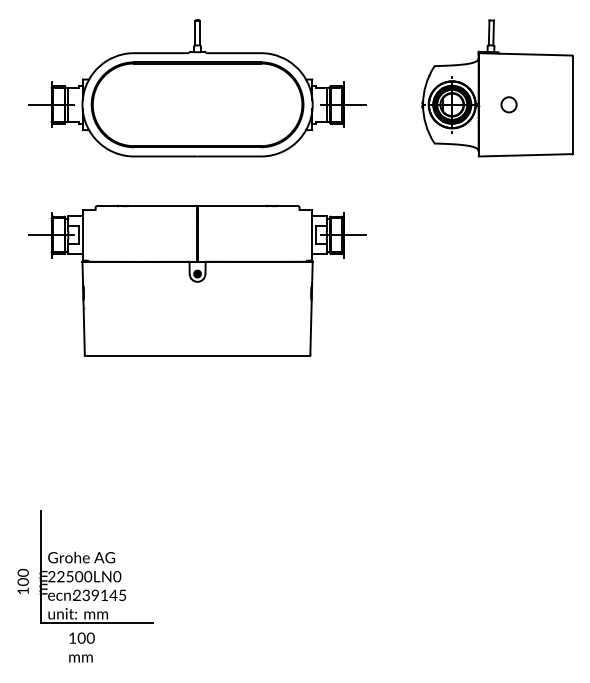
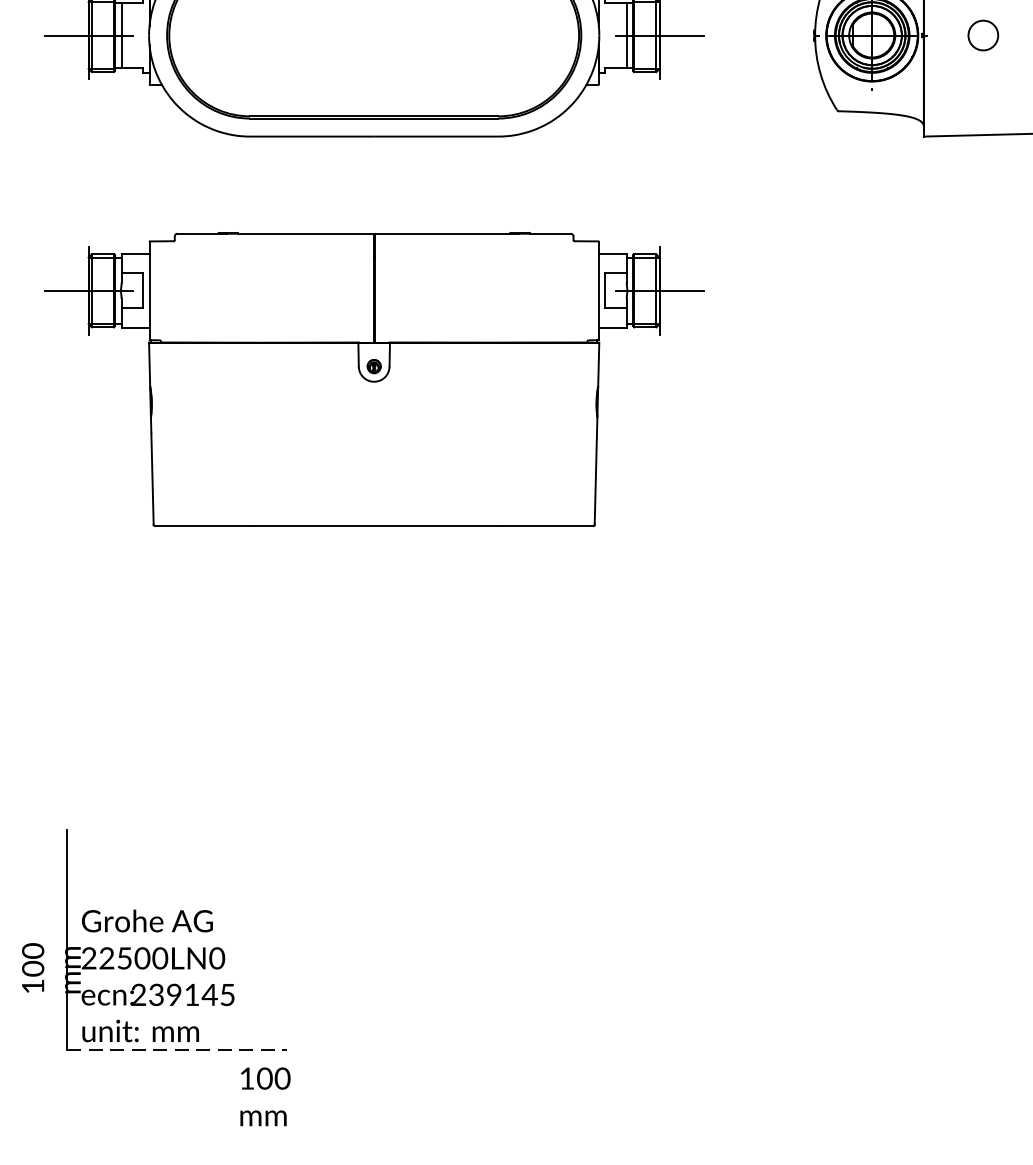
line: (97, 623) -> (178, 1049), solid -> dashed
text: (81, 647) -> (264, 1096), moved

